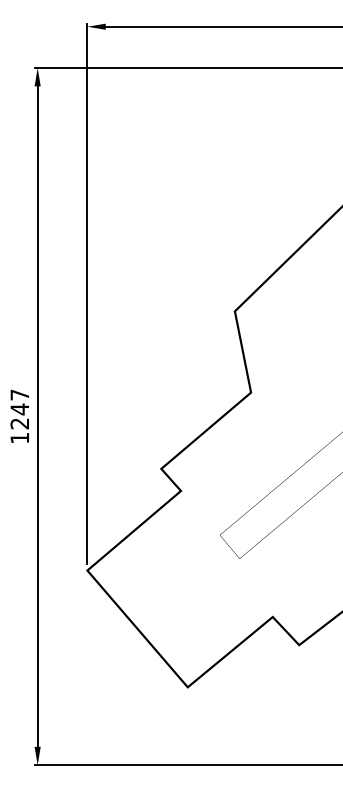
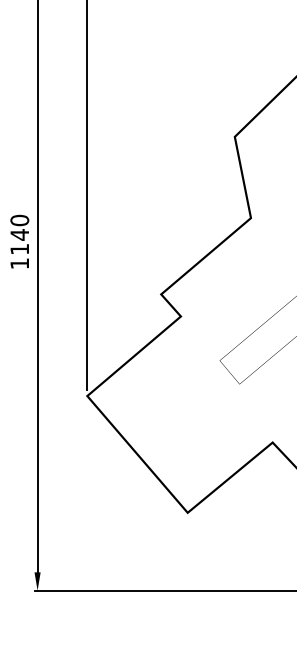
text: (19, 409) -> (19, 235), 1247 -> 1140

